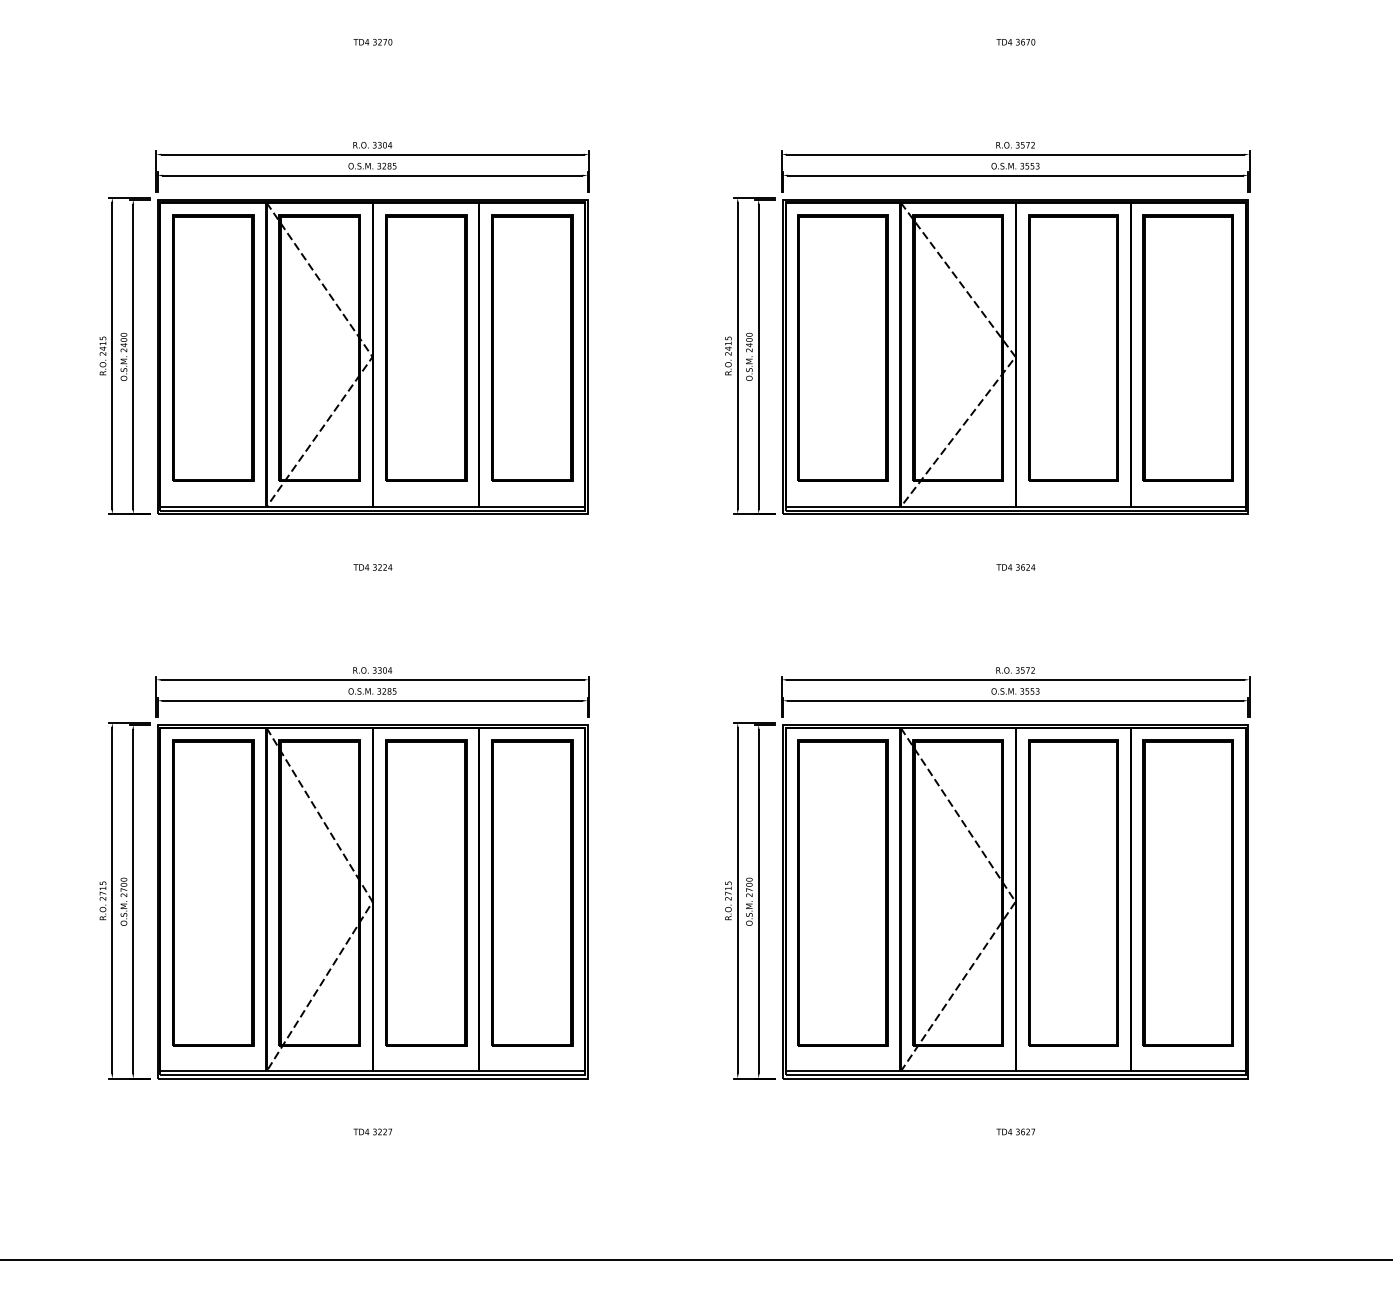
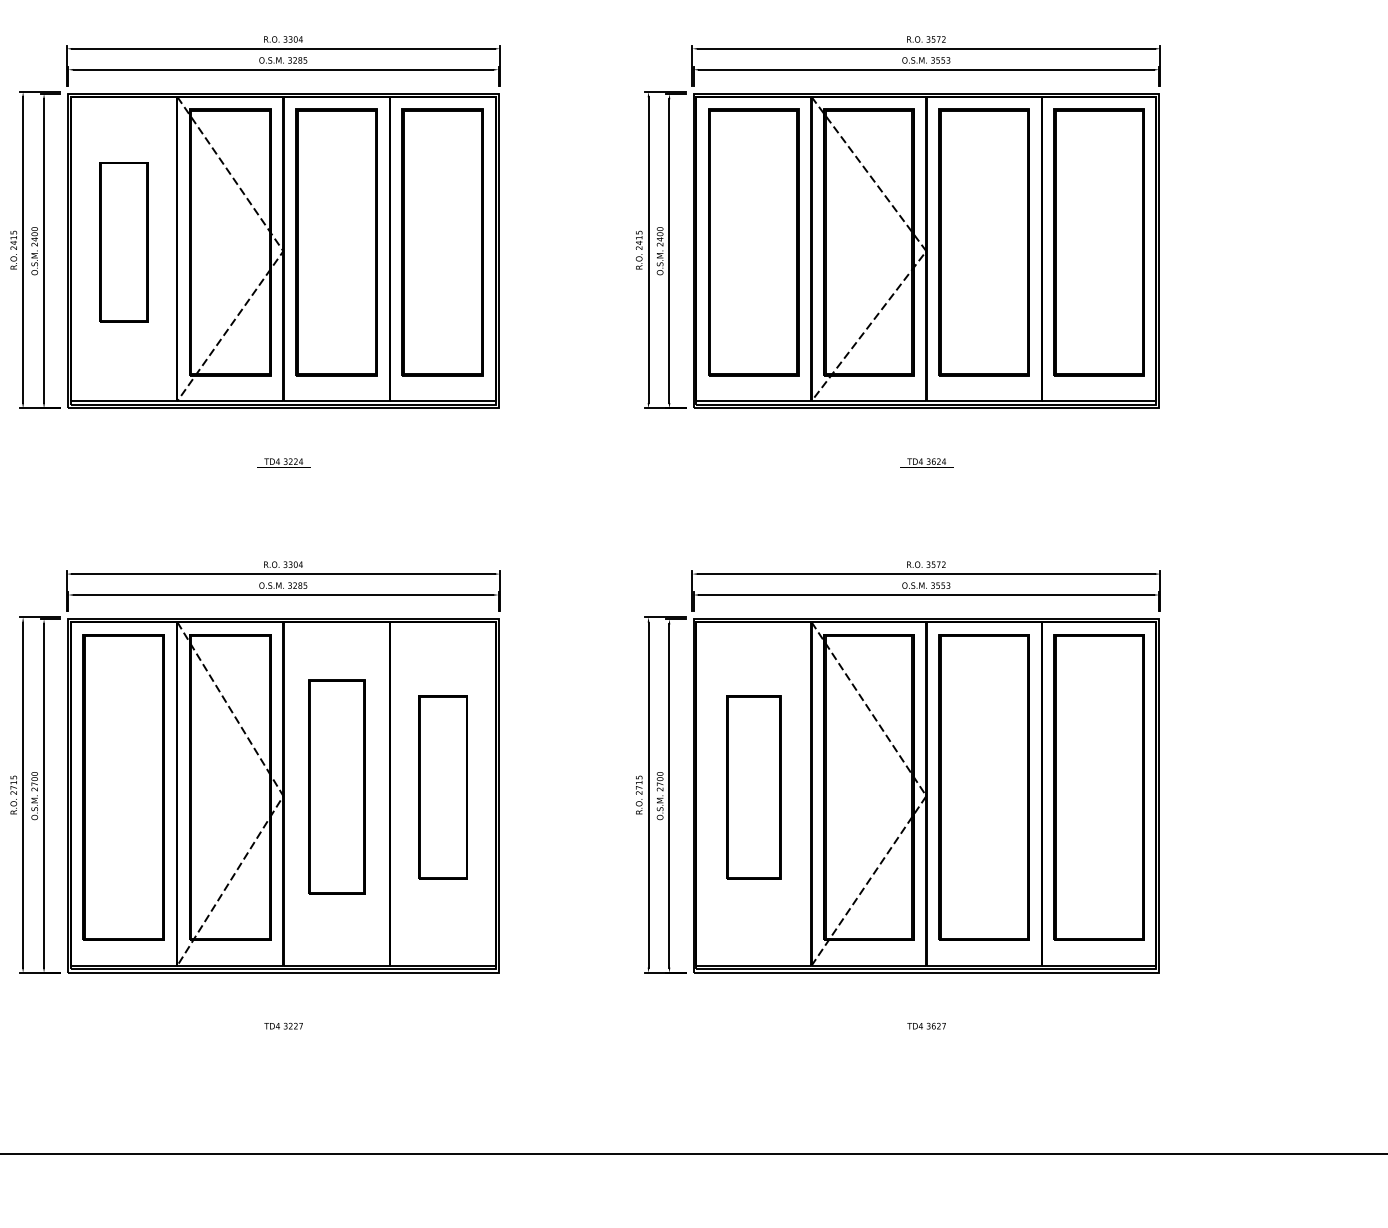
part: (213, 347) -> (124, 241), size x0.6
part: (426, 892) -> (337, 786), size x0.7
part: (532, 892) -> (443, 786), size x0.6
part: (842, 892) -> (753, 786), size x0.6

